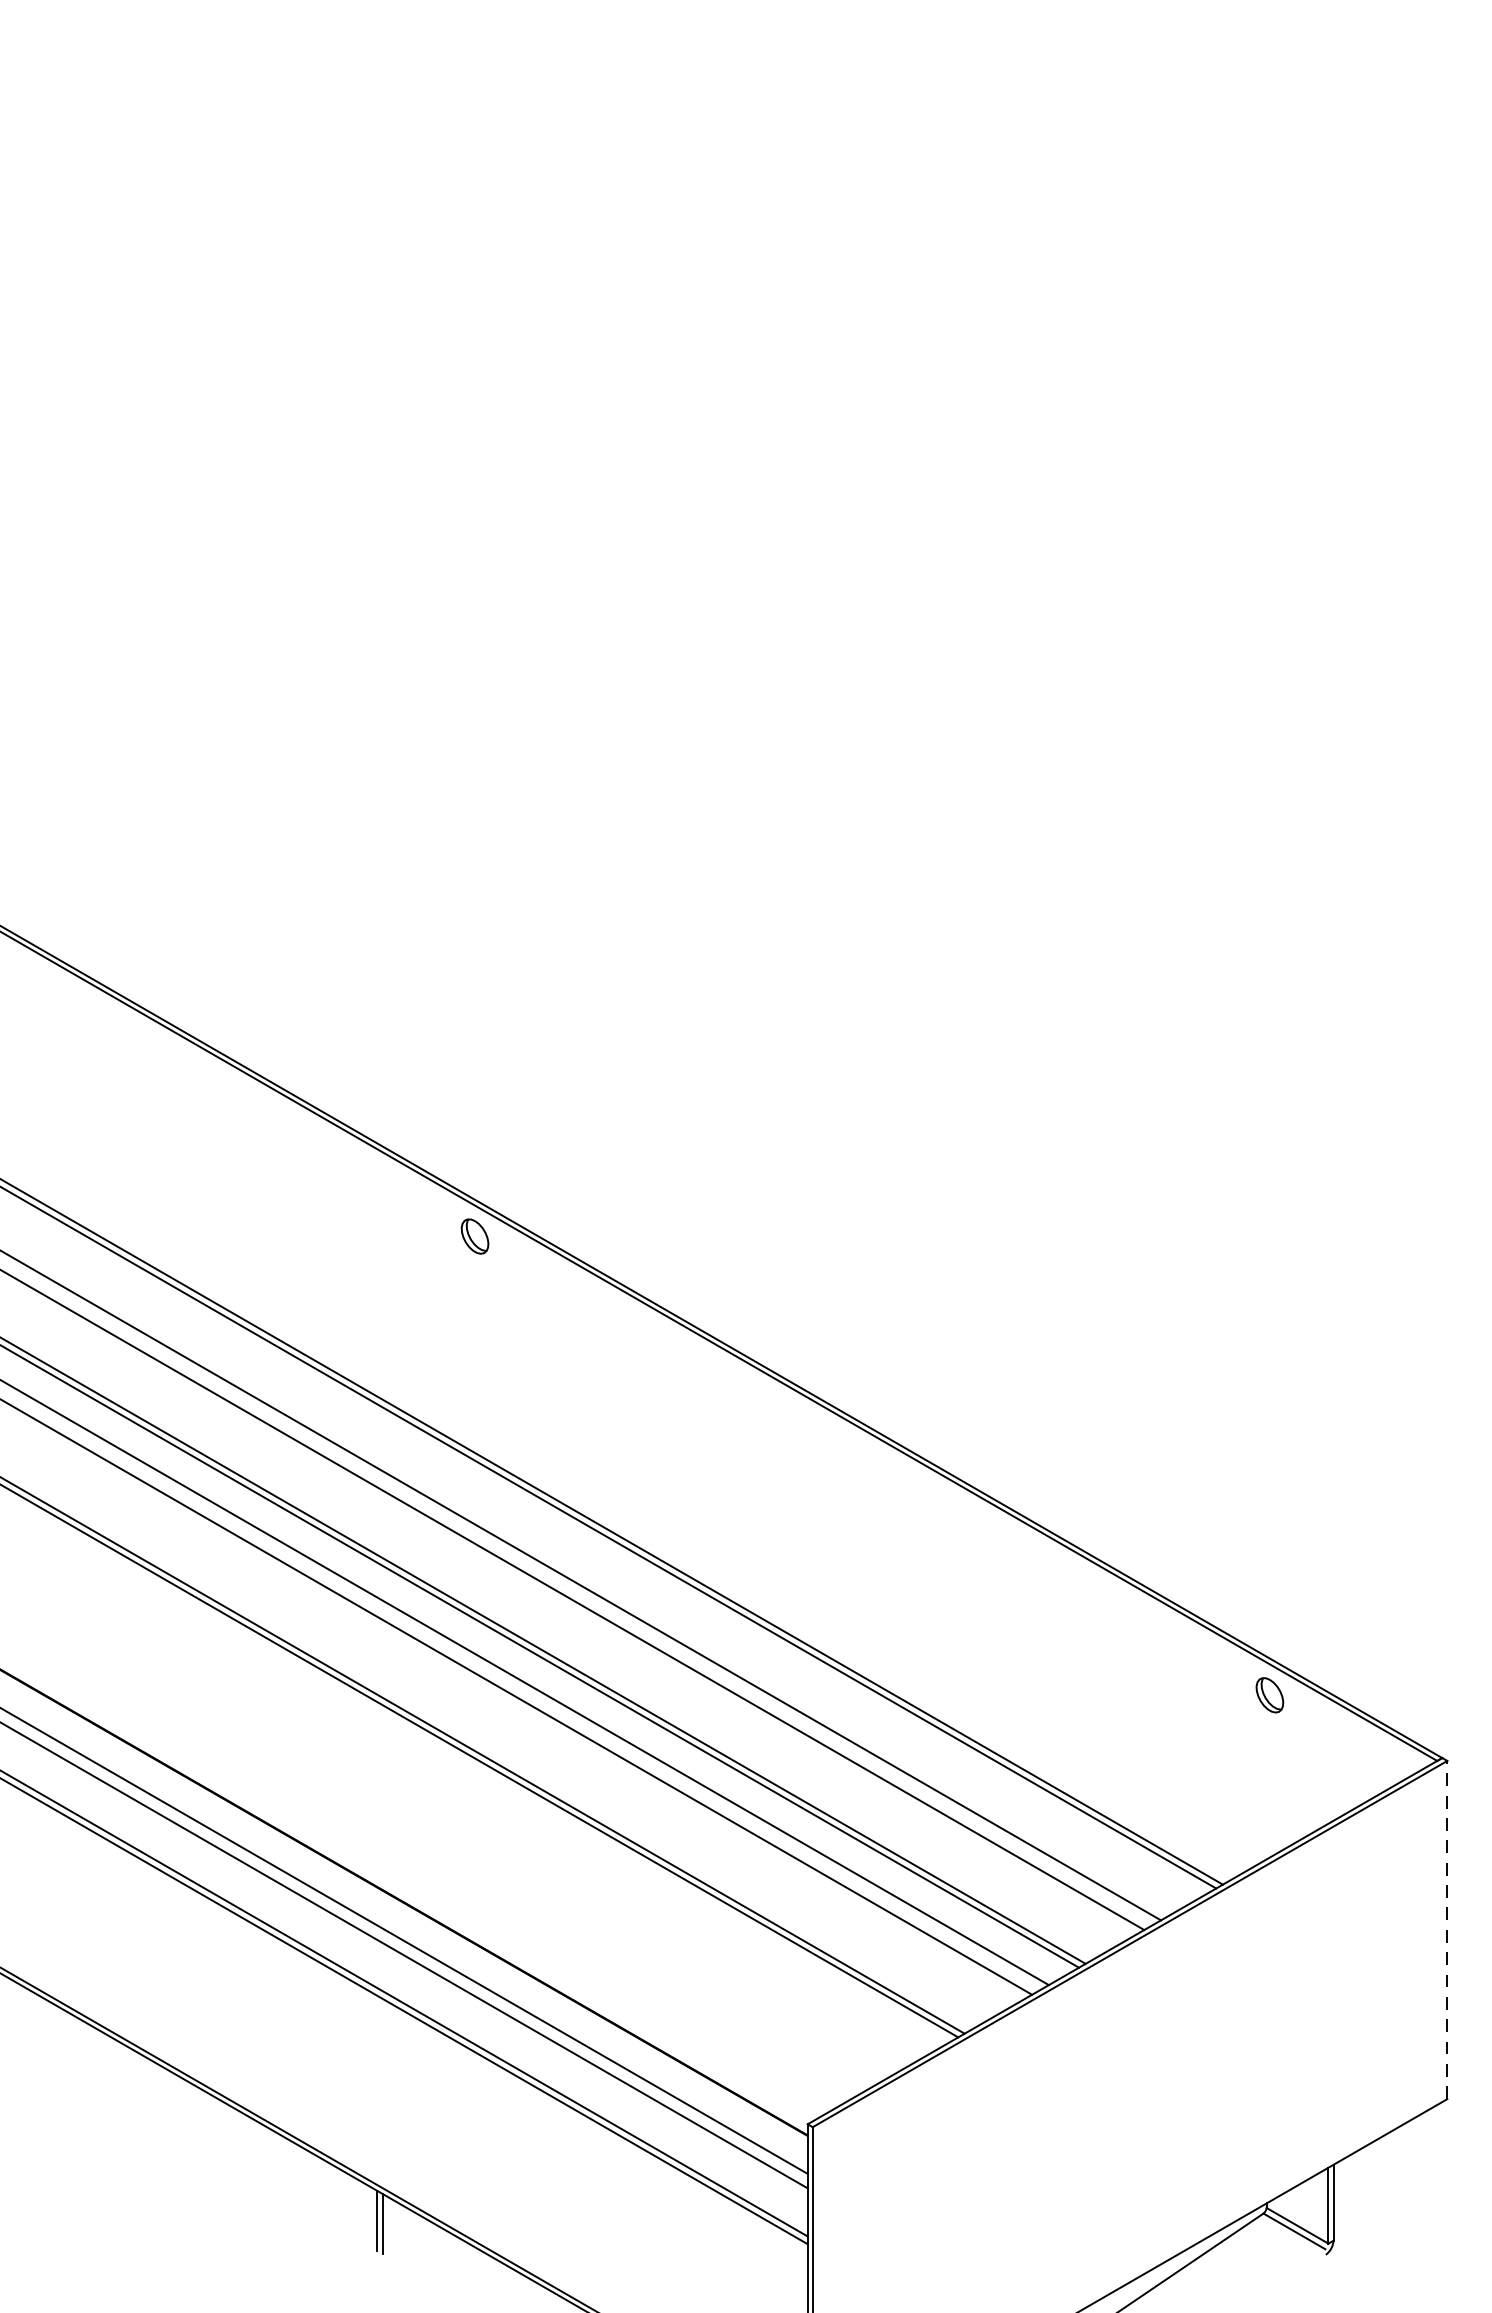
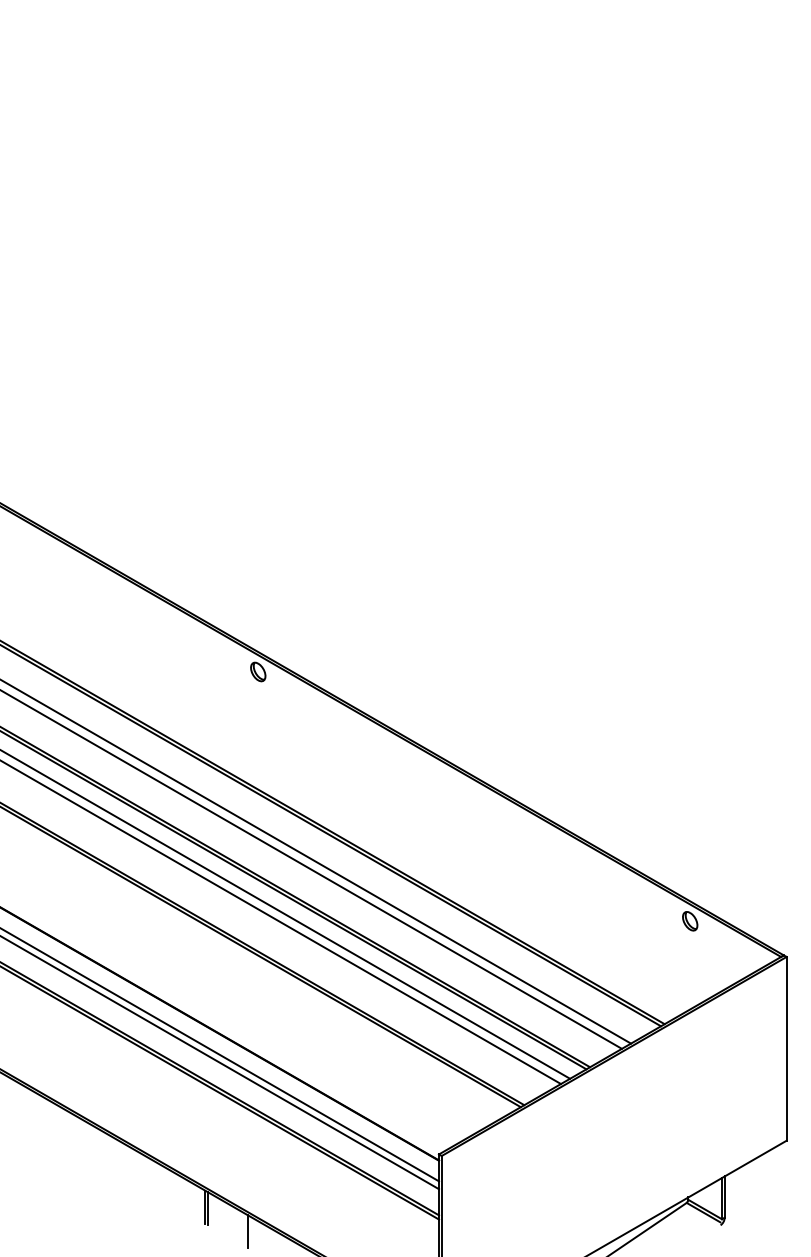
line: (1447, 1929) -> (786, 1048), dashed -> solid
line: (457, 2266) -> (248, 1231), added

